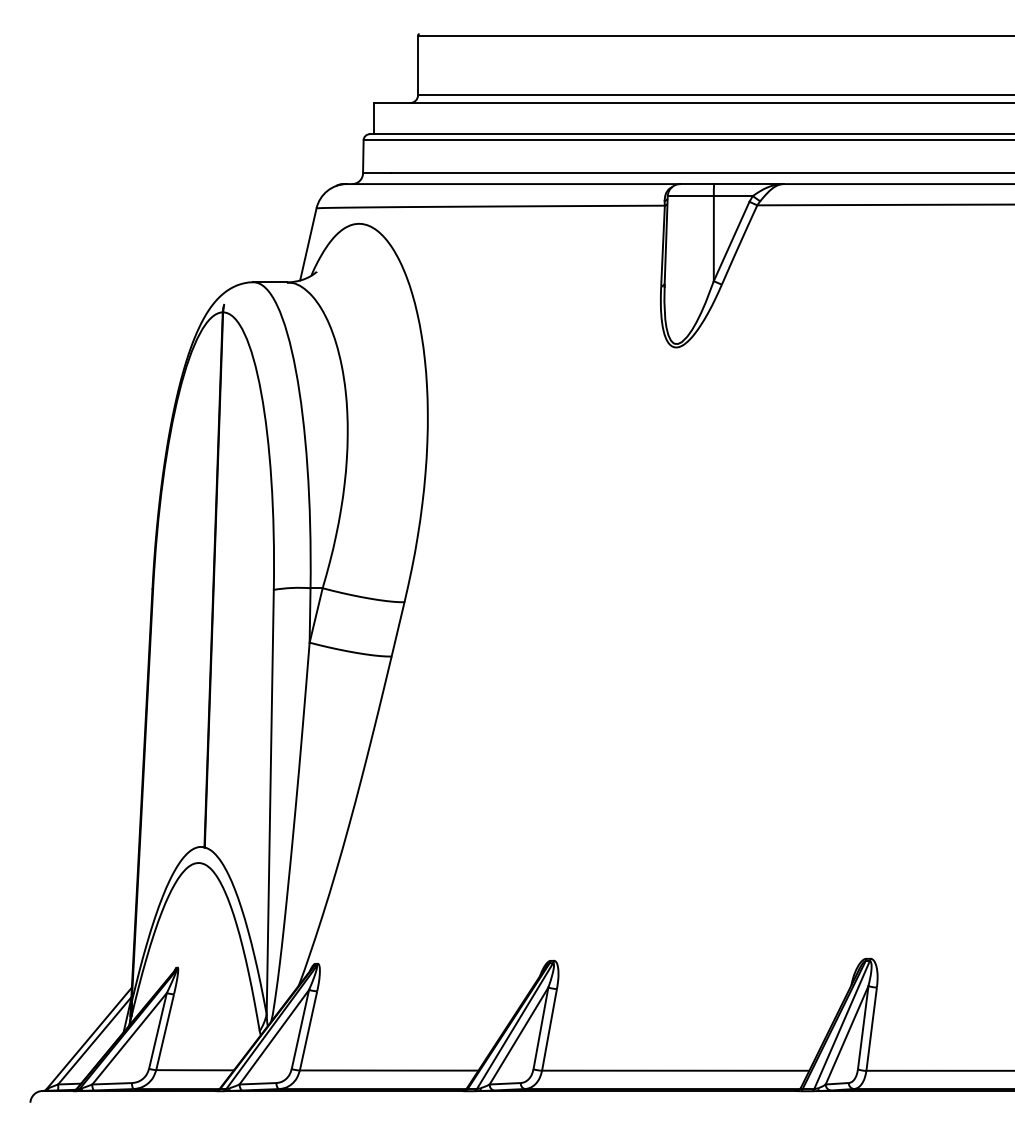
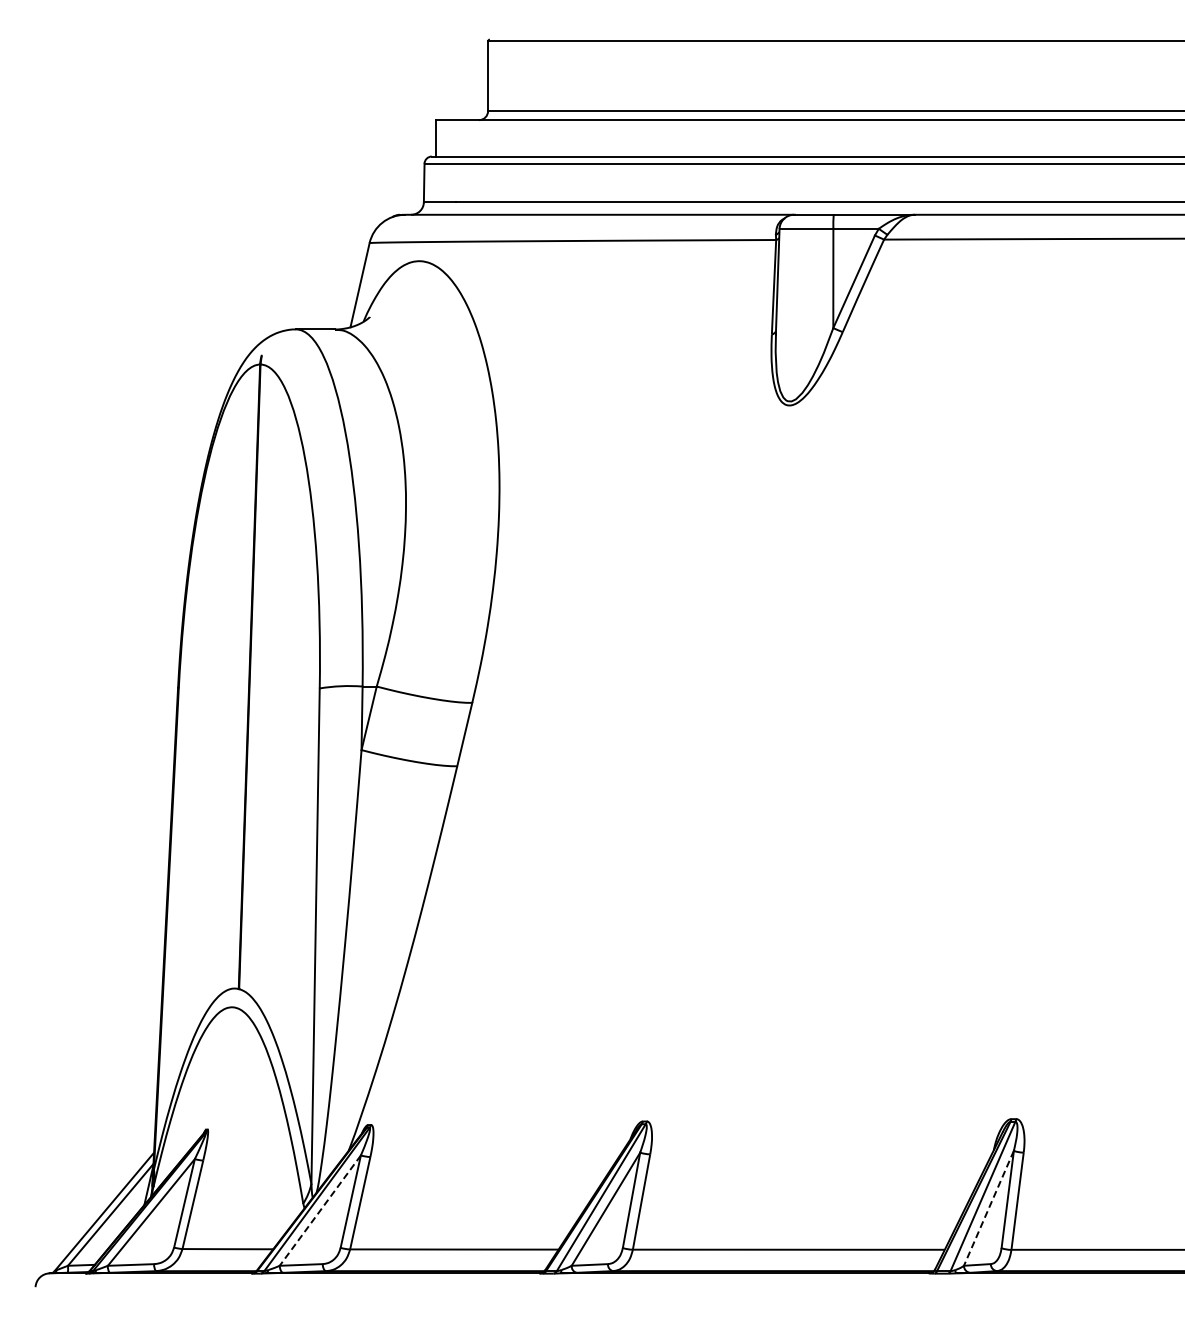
line: (846, 1035) -> (988, 1208), solid -> dashed
line: (274, 1037) -> (320, 1211), solid -> dashed

